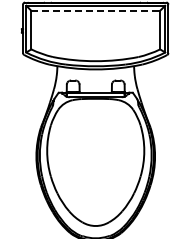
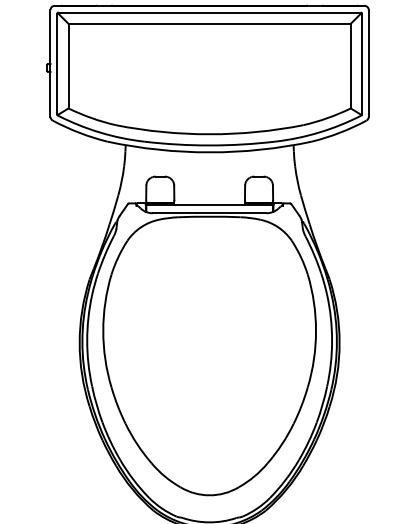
line: (96, 10) -> (211, 23), dashed -> solid

